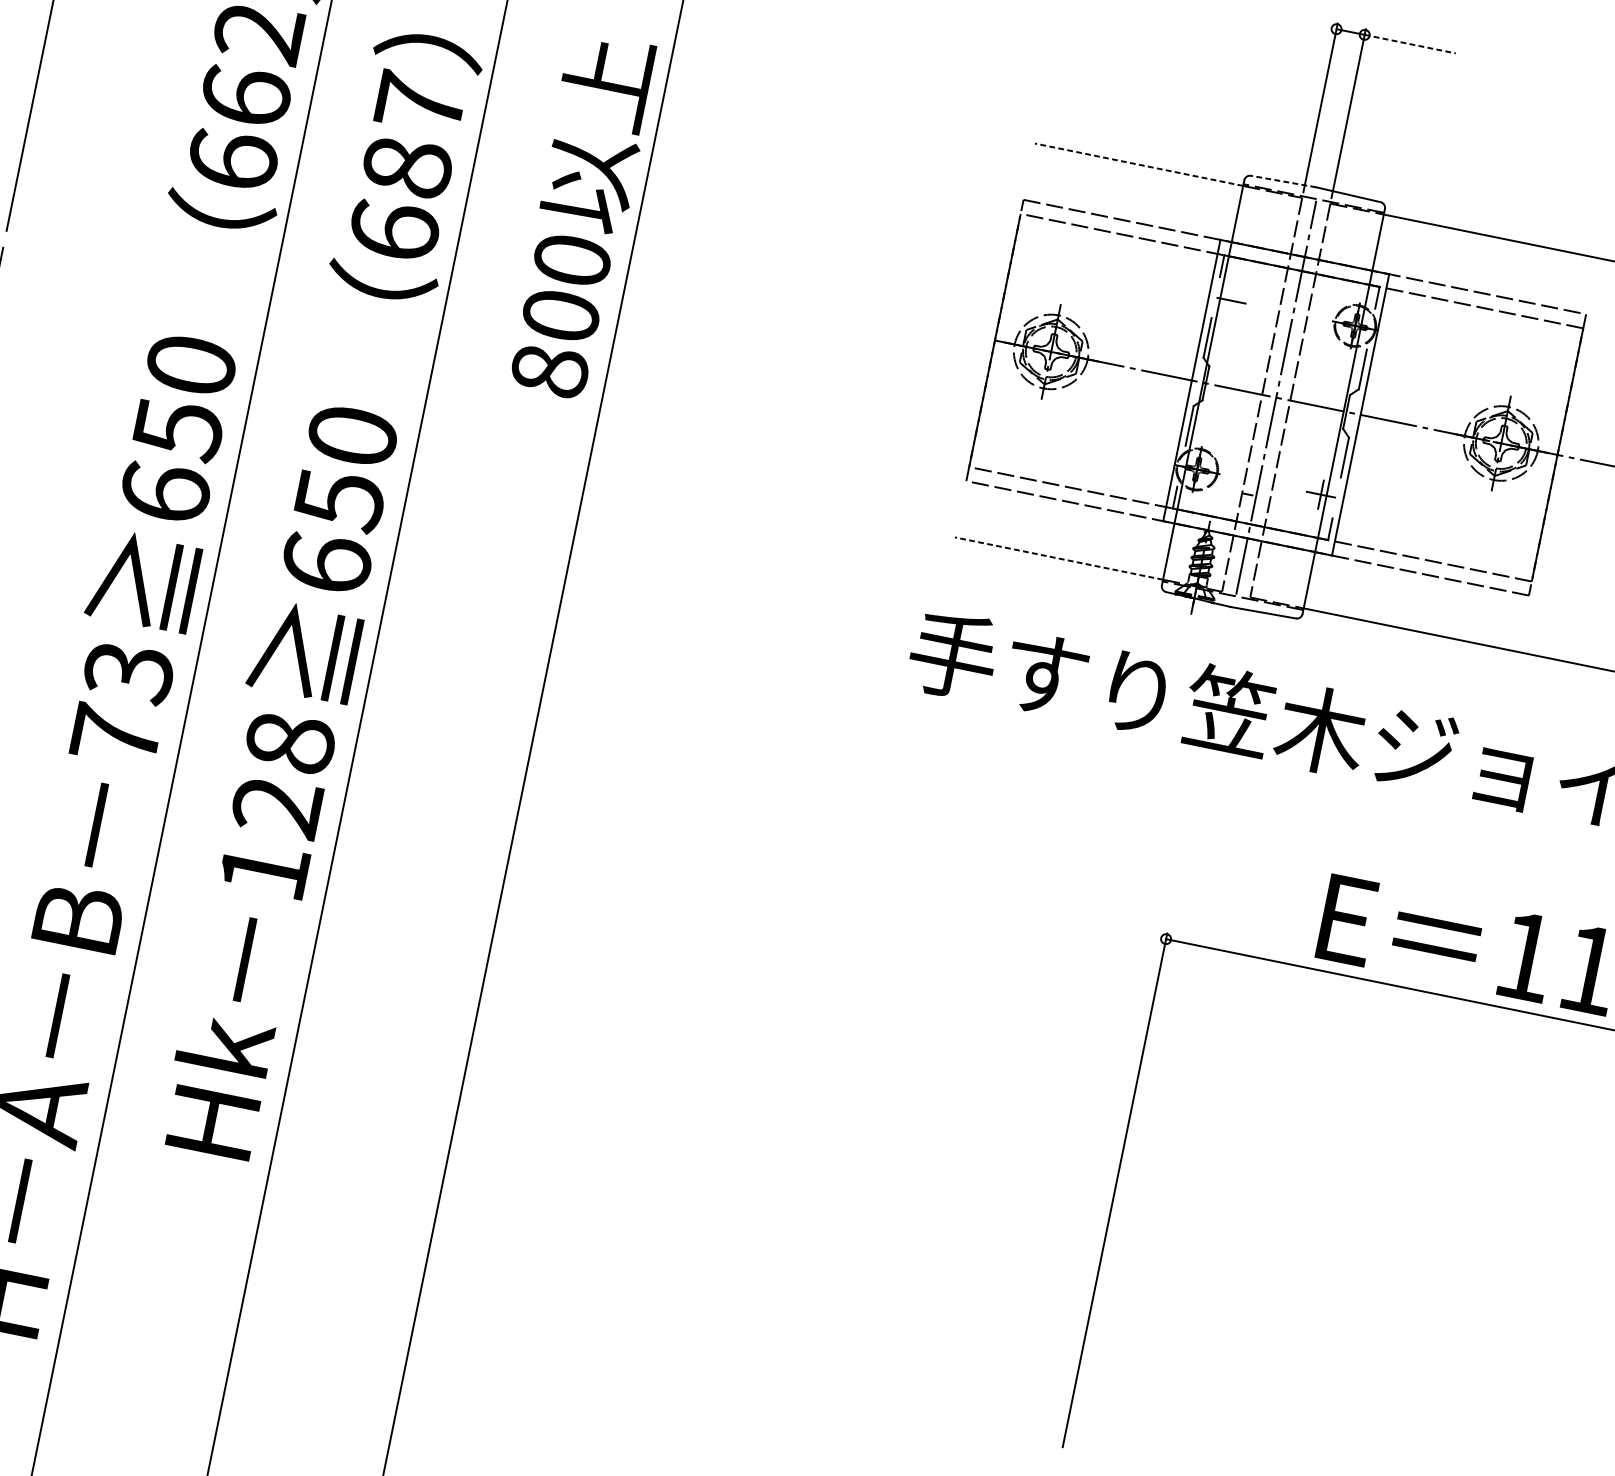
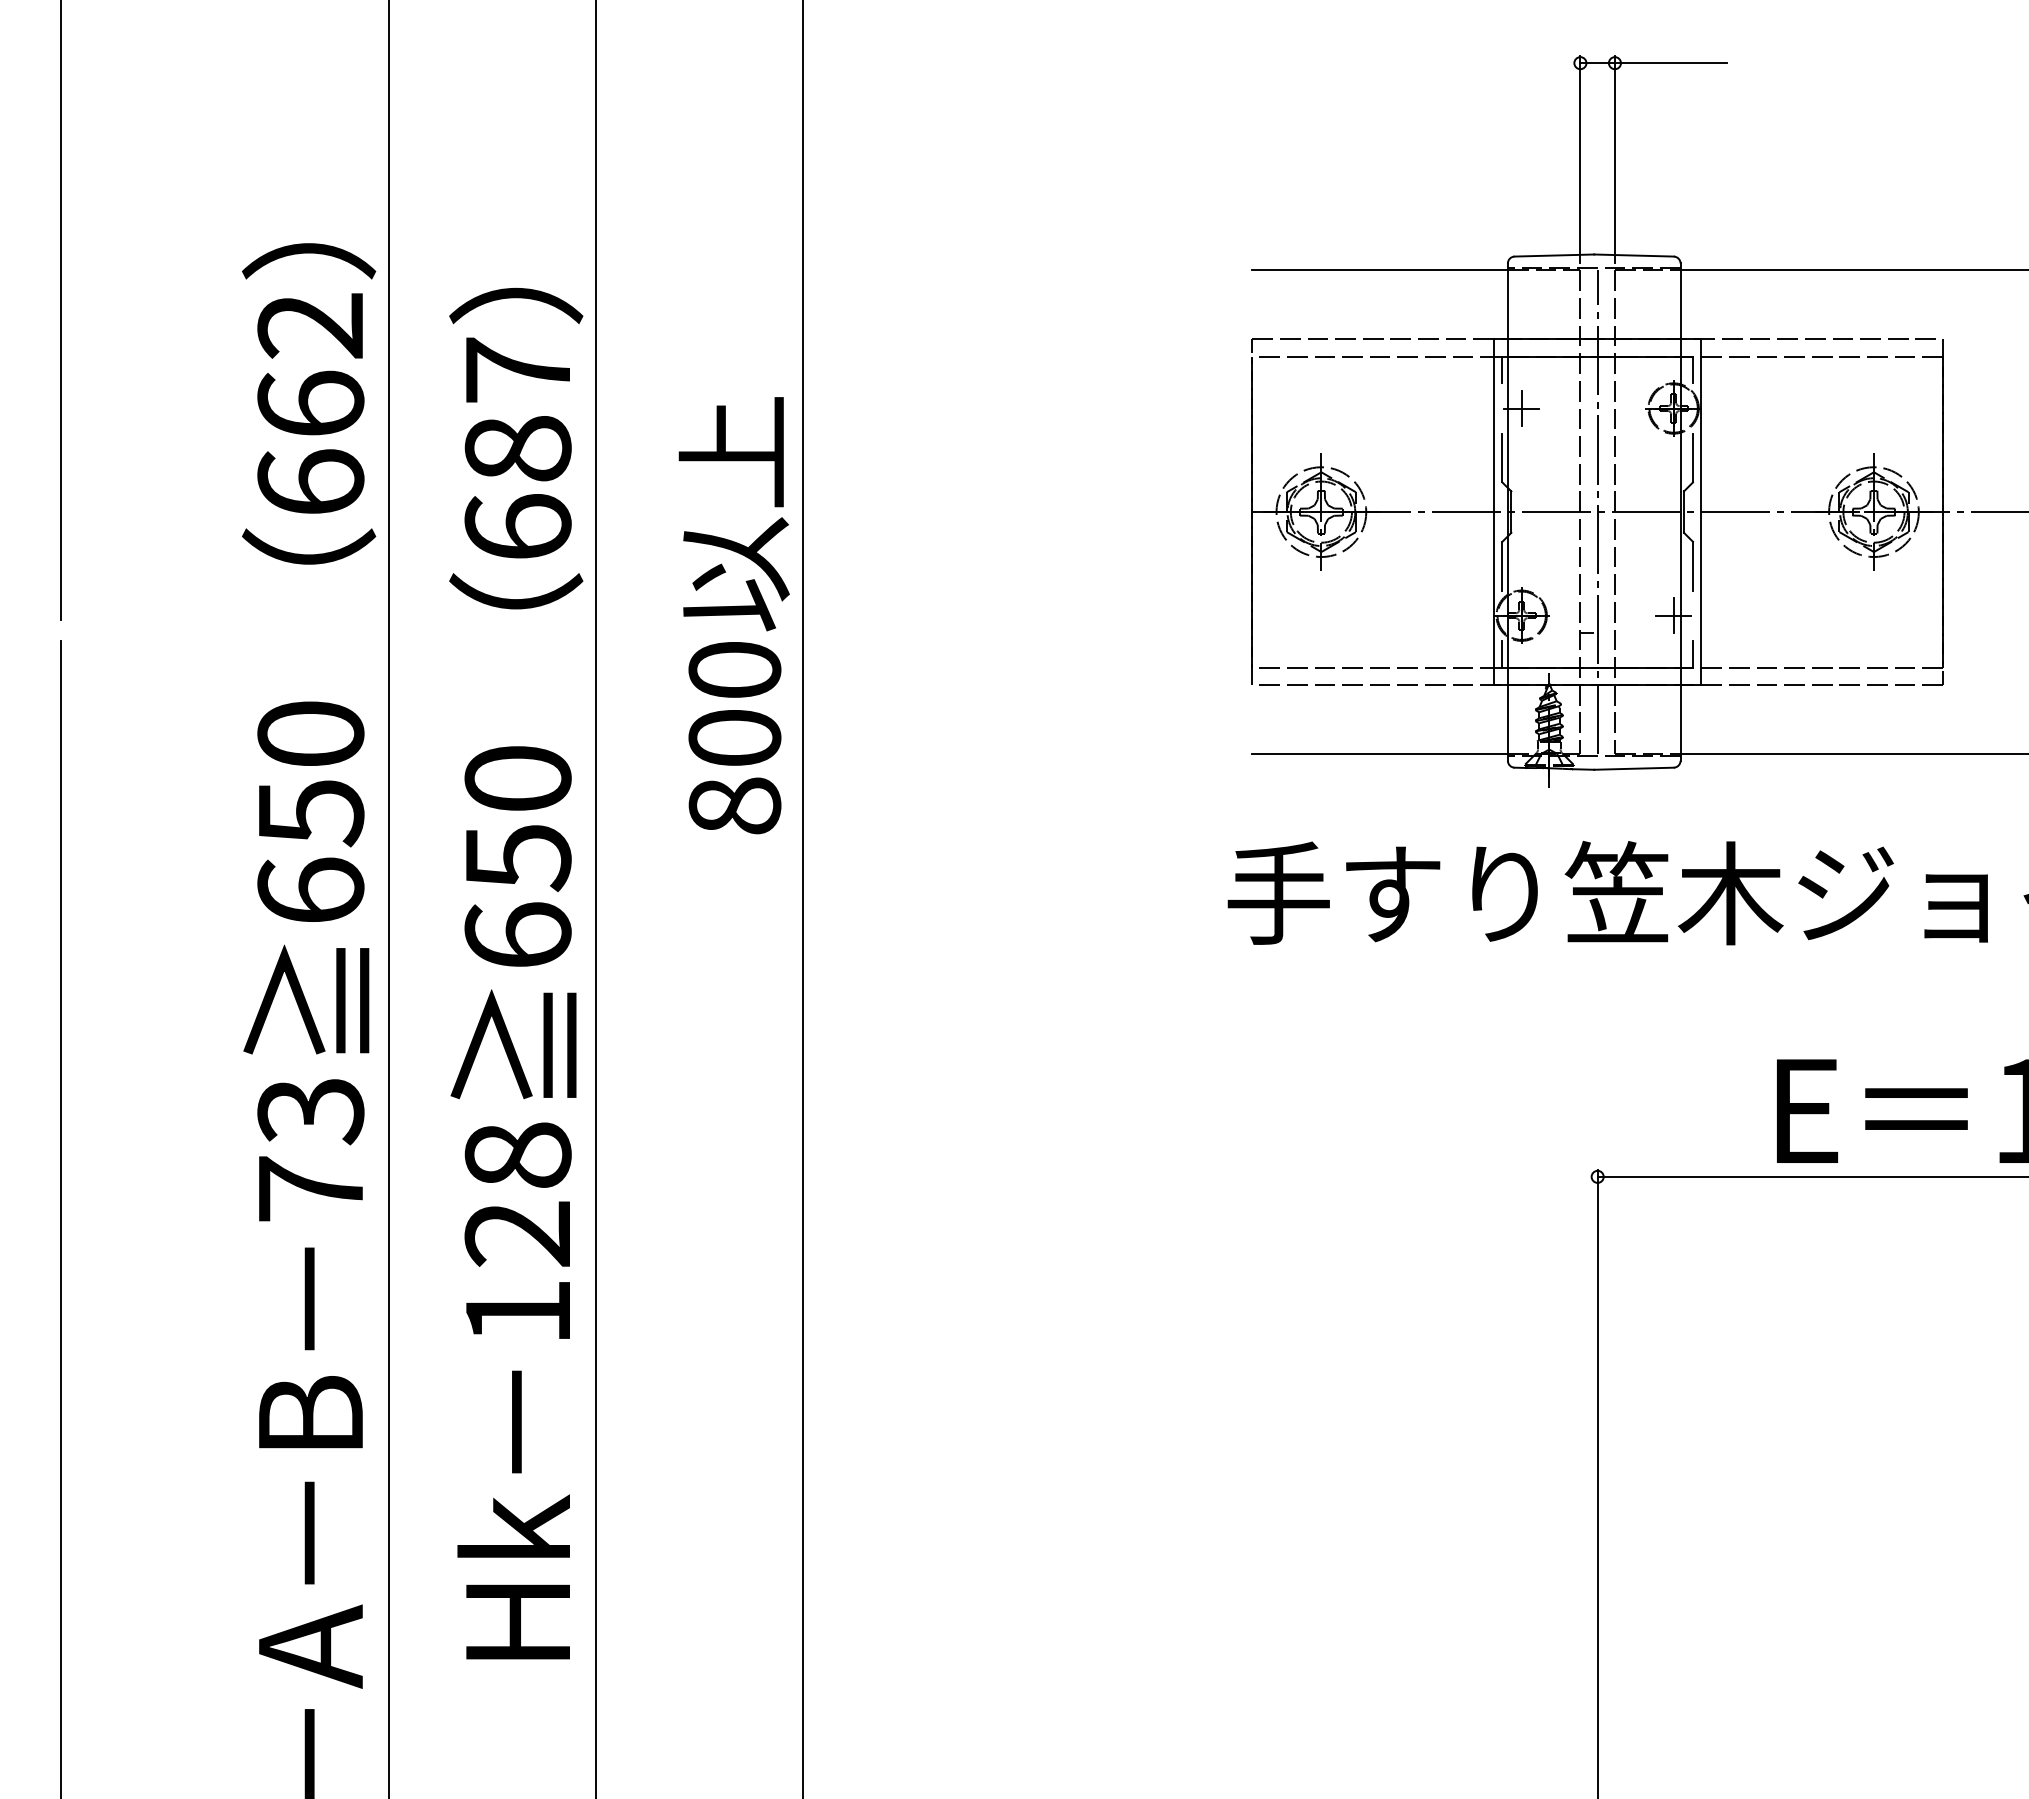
line: (1409, 44) -> (1670, 63), dashed -> solid
line: (1139, 164) -> (1380, 270), dashed -> solid
line: (1283, 181) -> (1554, 255), dashed -> solid
text: (580, 215) -> (733, 615), moved
line: (1231, 300) -> (1521, 408), added
line: (1059, 558) -> (1380, 753), dashed -> solid

